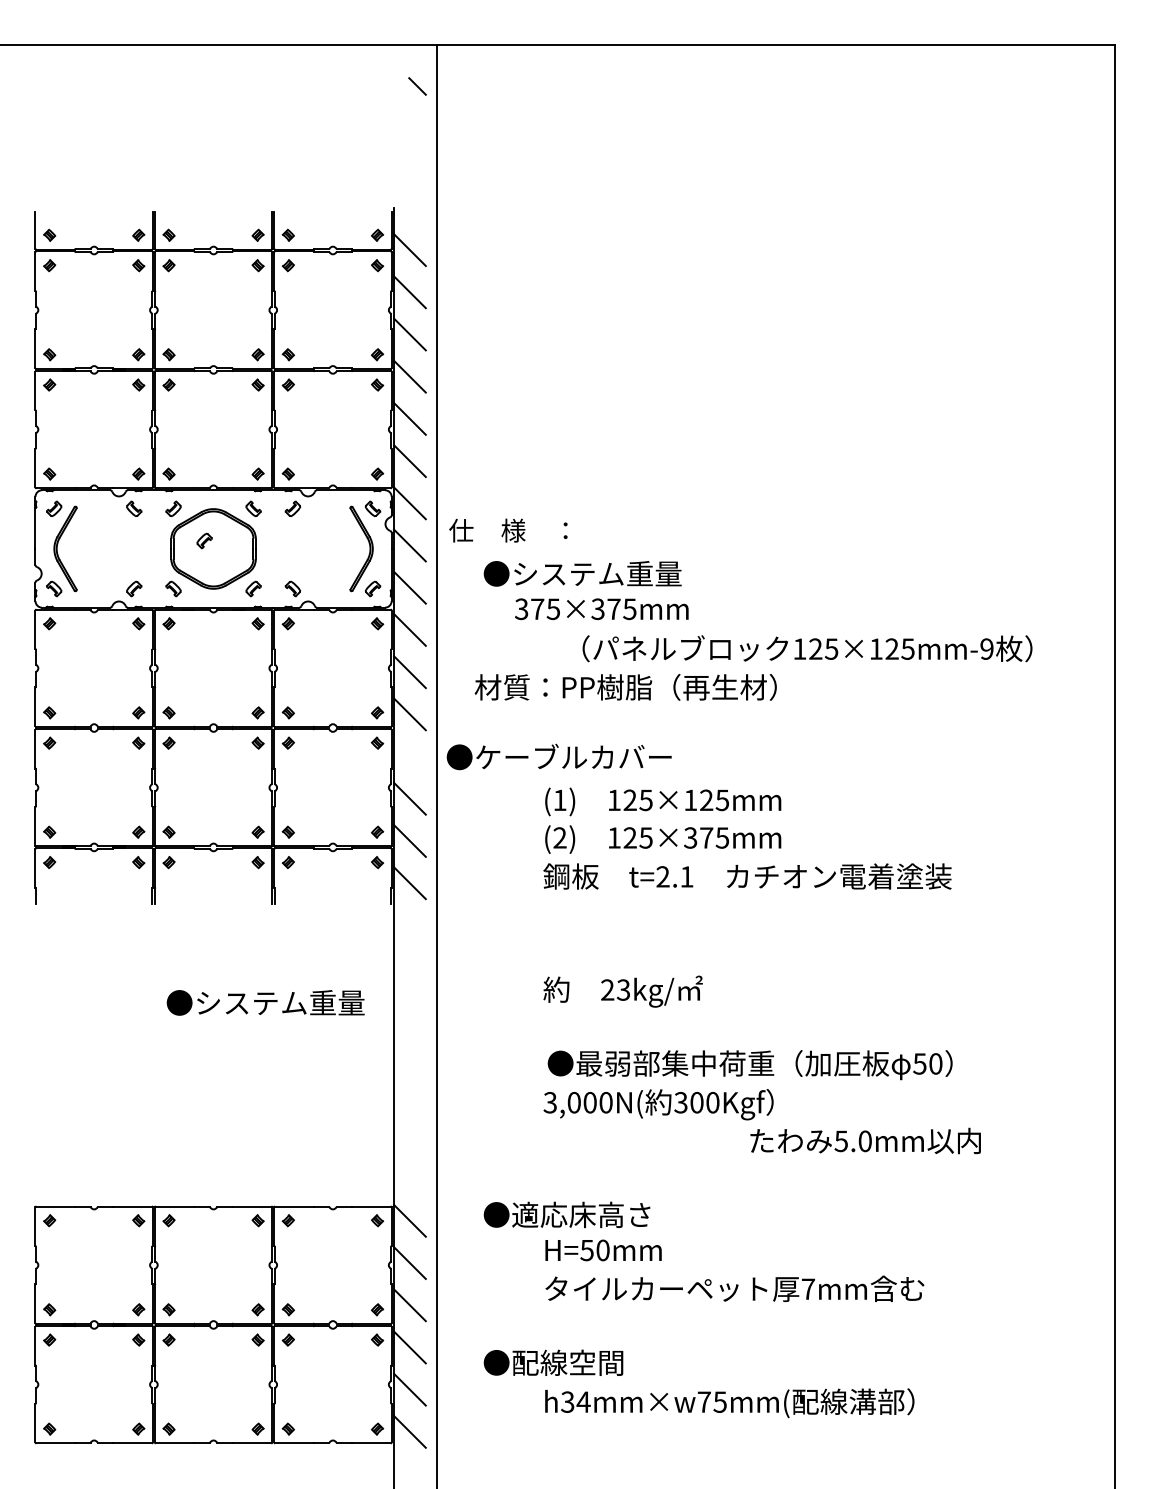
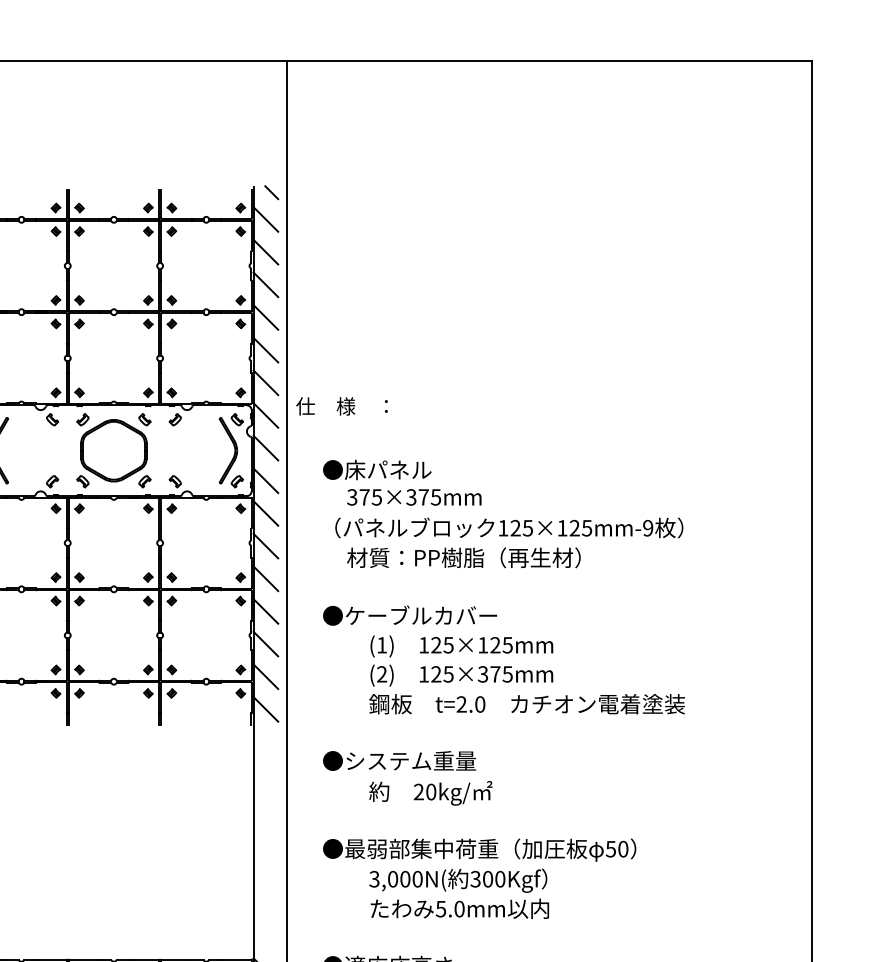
line: (417, 86) -> (271, 192), moved
text: (508, 530) -> (342, 406), moved
part: (204, 540) -> (106, 444), removed
text: (596, 573) -> (410, 469), ●システム重量 -> ●床パネル
text: (807, 648) -> (509, 527), moved
text: (625, 687) -> (463, 557), moved
line: (409, 756) -> (265, 611), added
text: (558, 756) -> (409, 615), moved
text: (686, 876) -> (479, 704), t=2.1 -> t=2.0
text: (623, 989) -> (431, 791), 23kg/ -> 20kg/
text: (265, 1002) -> (399, 760), moved
text: (749, 1065) -> (479, 850), moved
text: (865, 1140) -> (459, 908), moved

